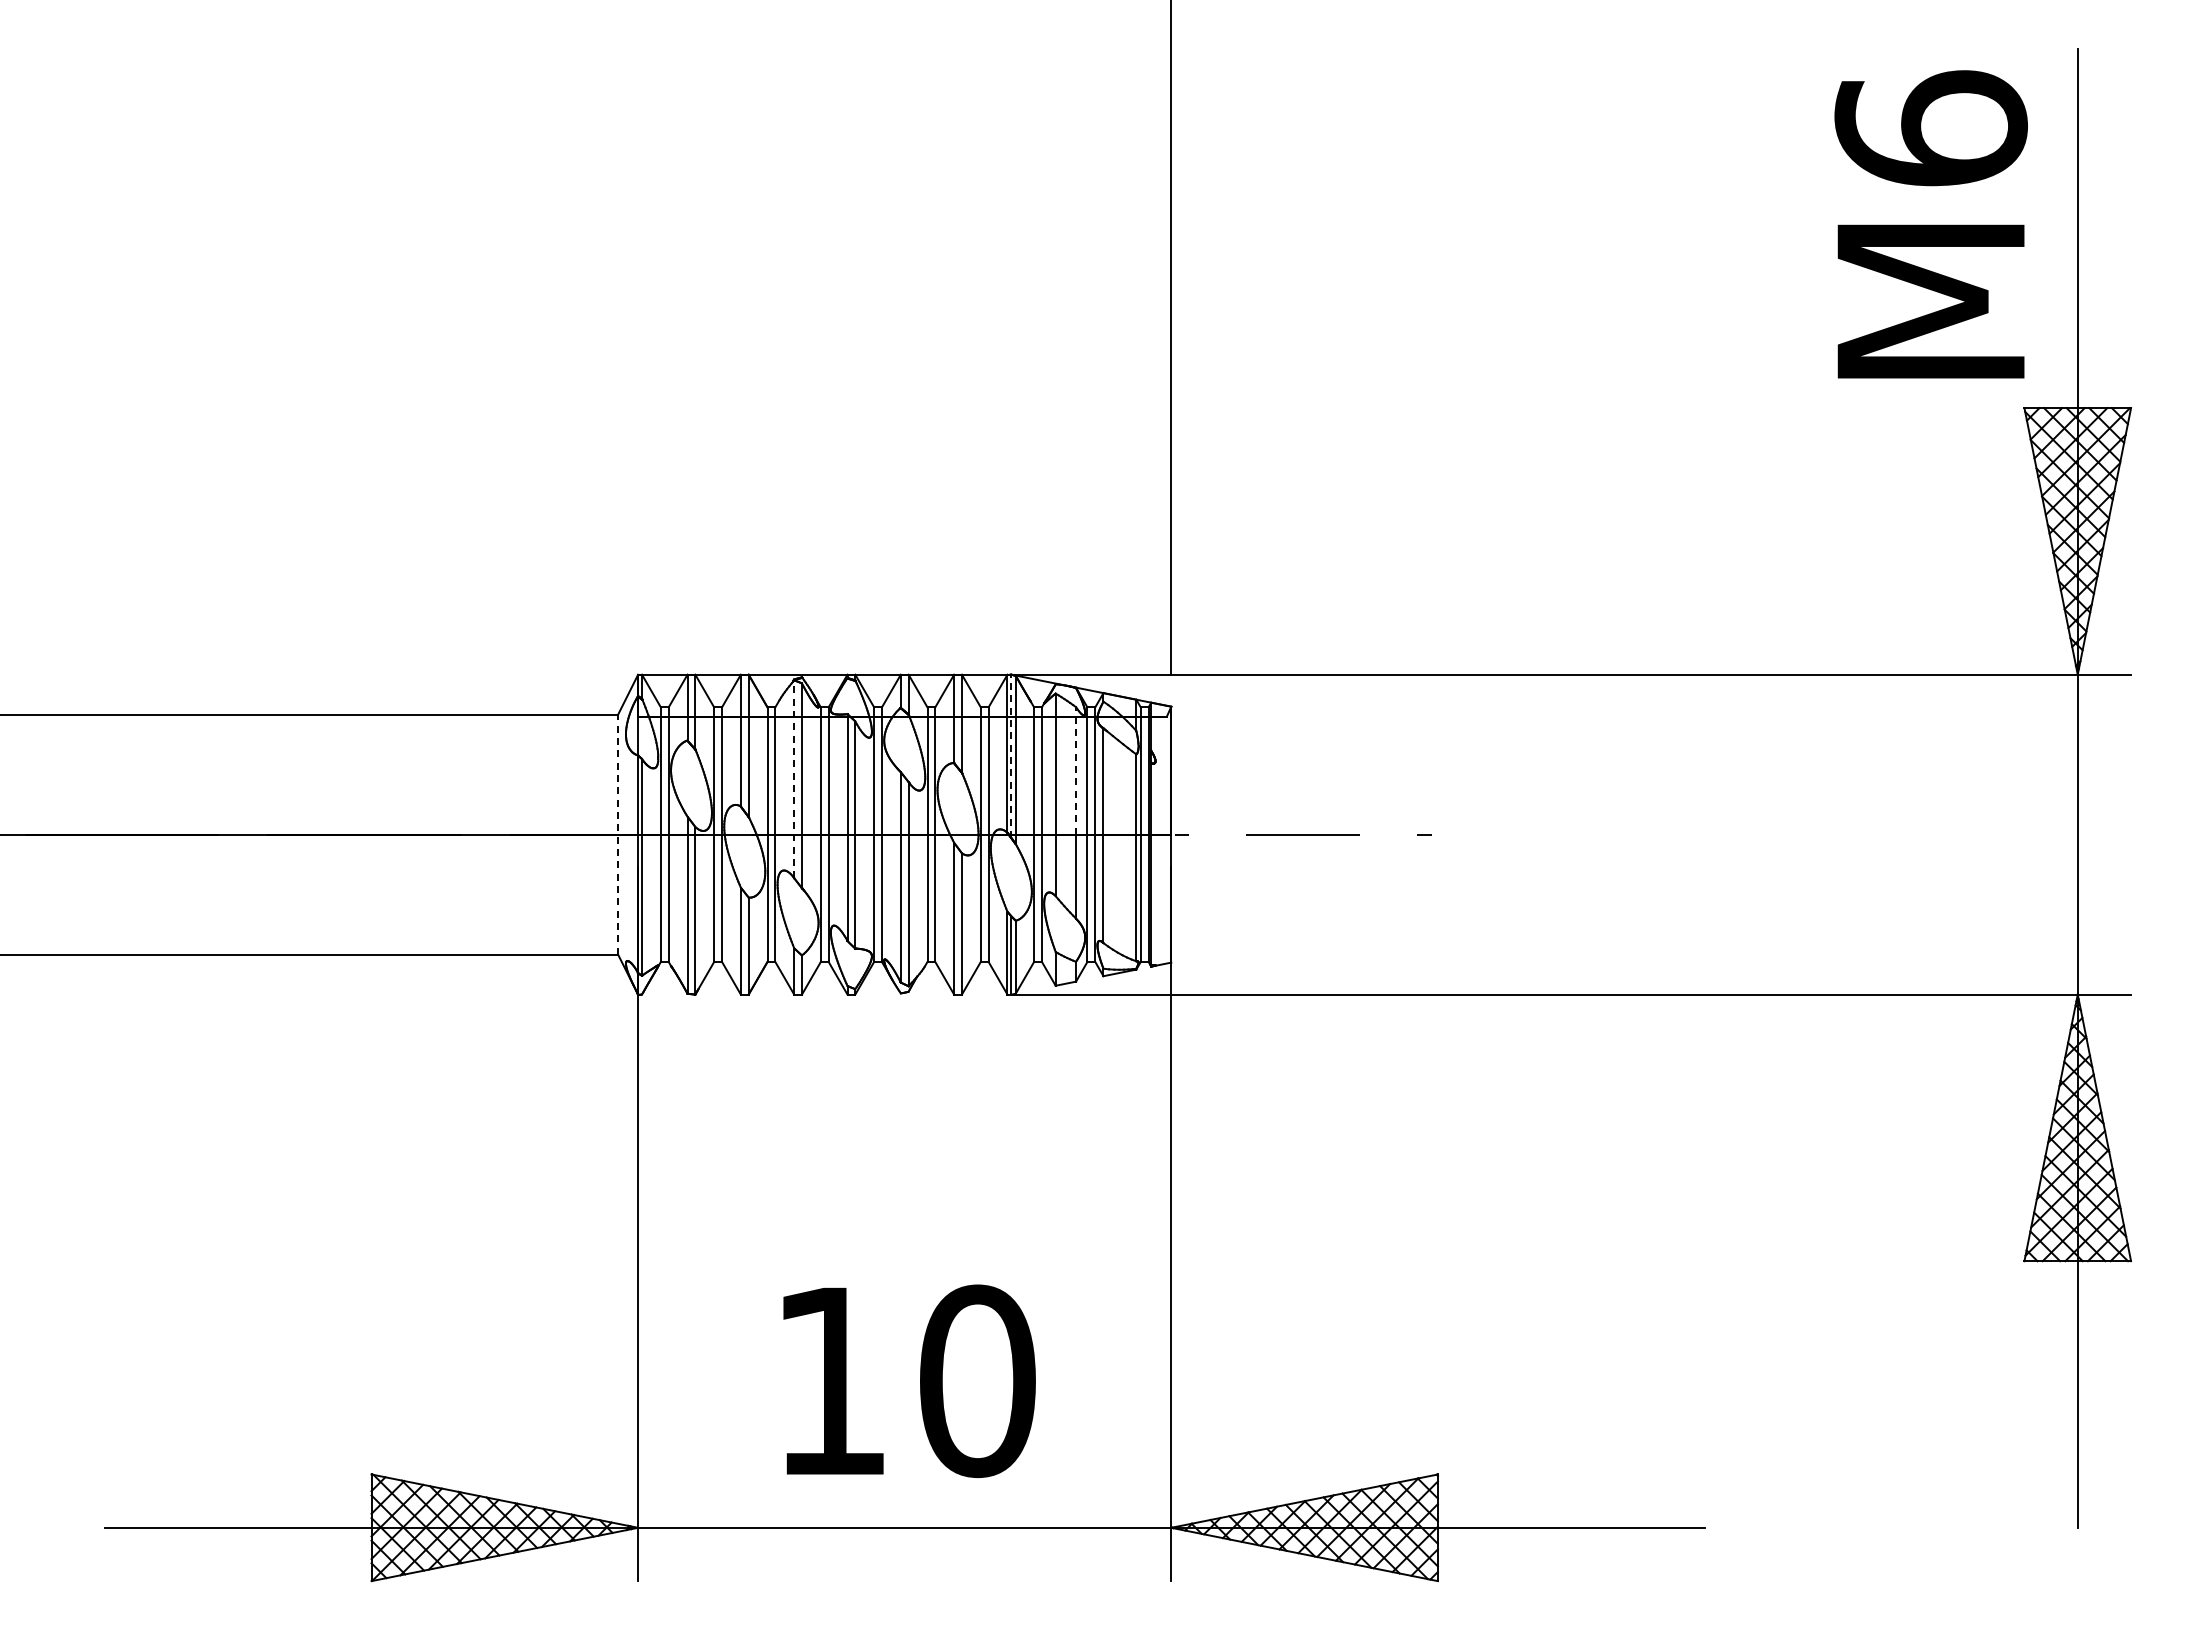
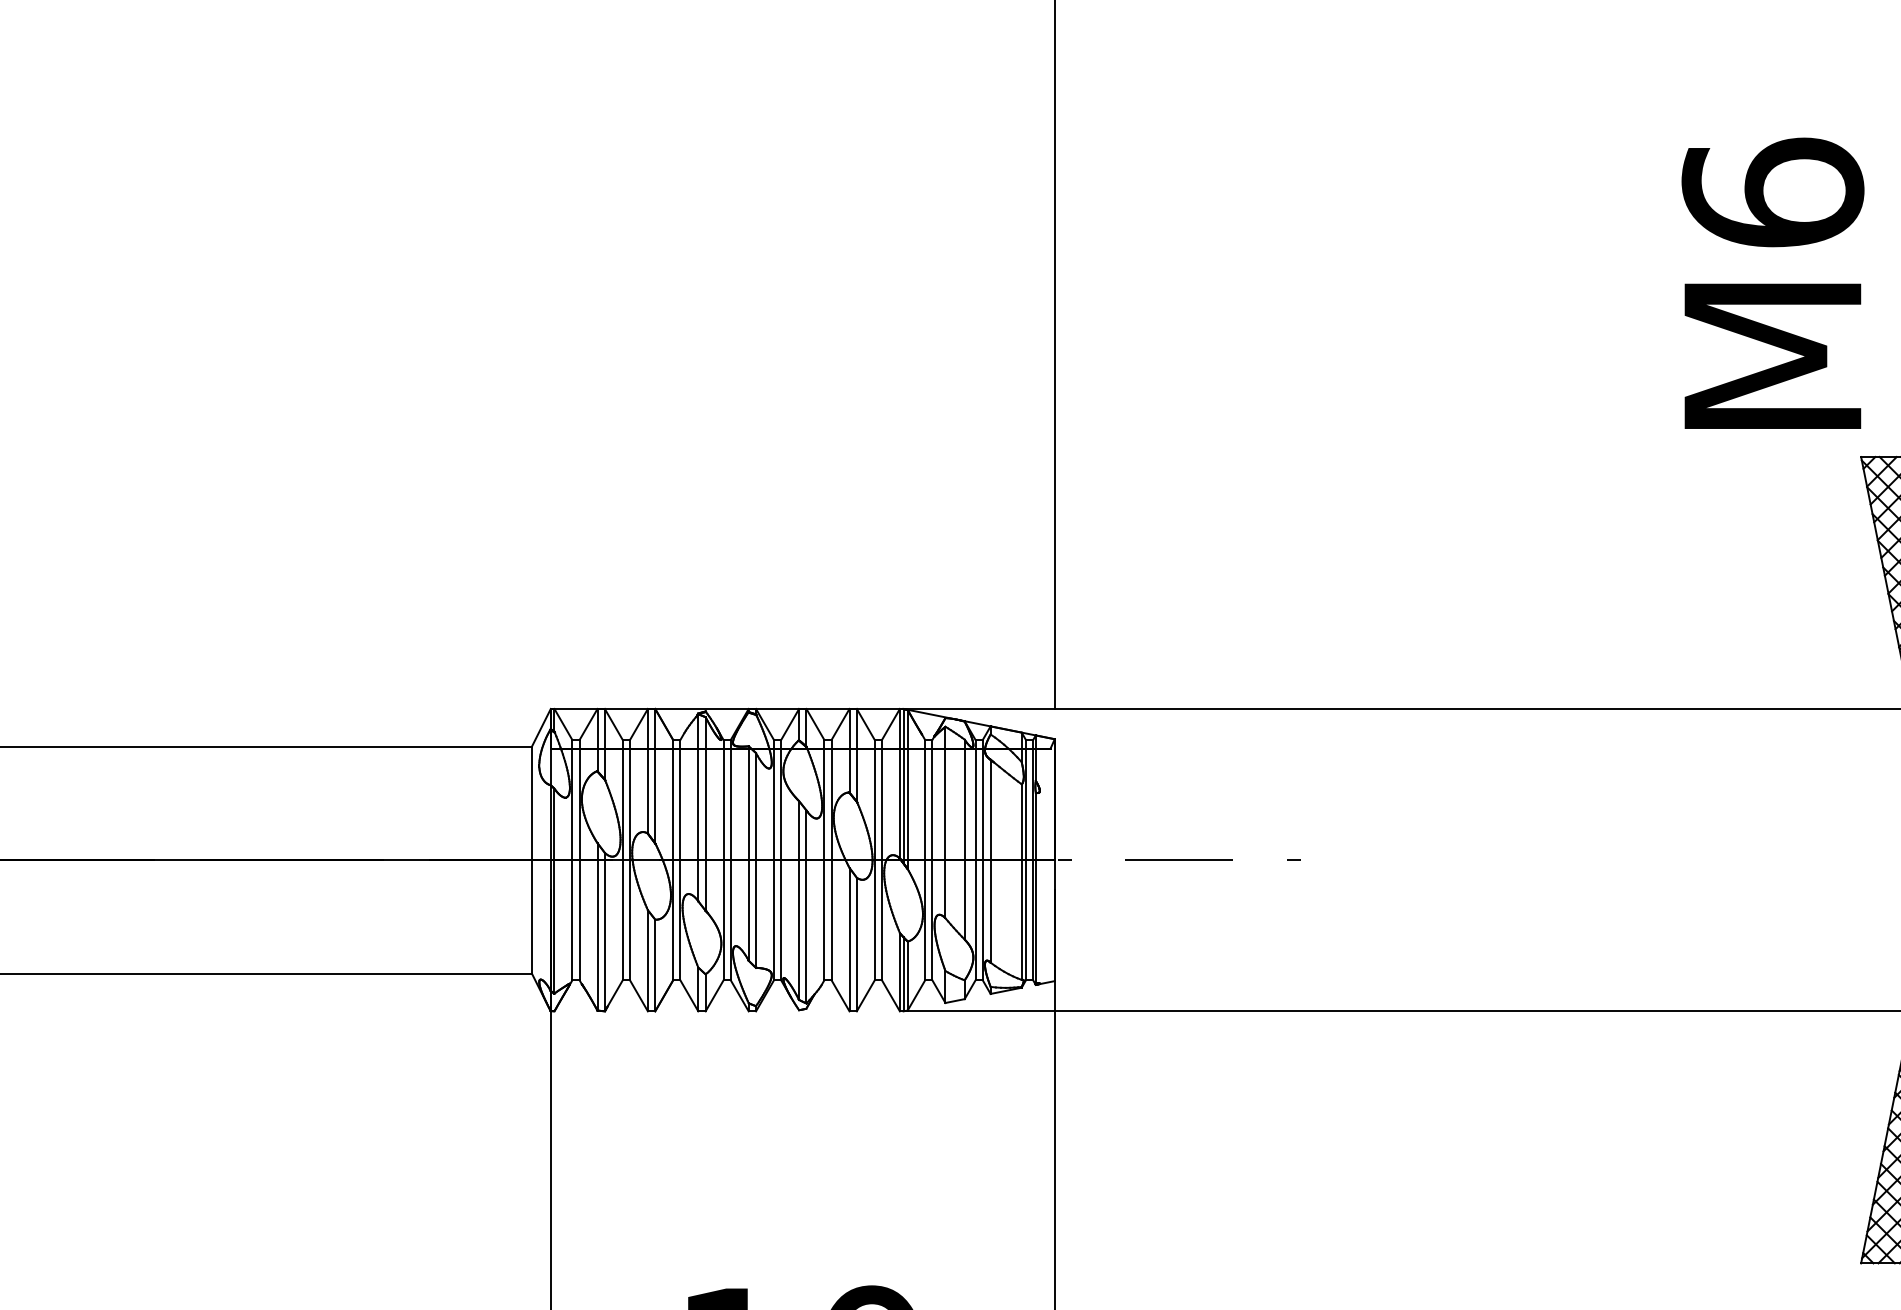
line: (1011, 756) -> (903, 786), dashed -> solid
line: (1076, 770) -> (965, 799), dashed -> solid
line: (794, 779) -> (698, 808), dashed -> solid
line: (618, 834) -> (532, 860), dashed -> solid

